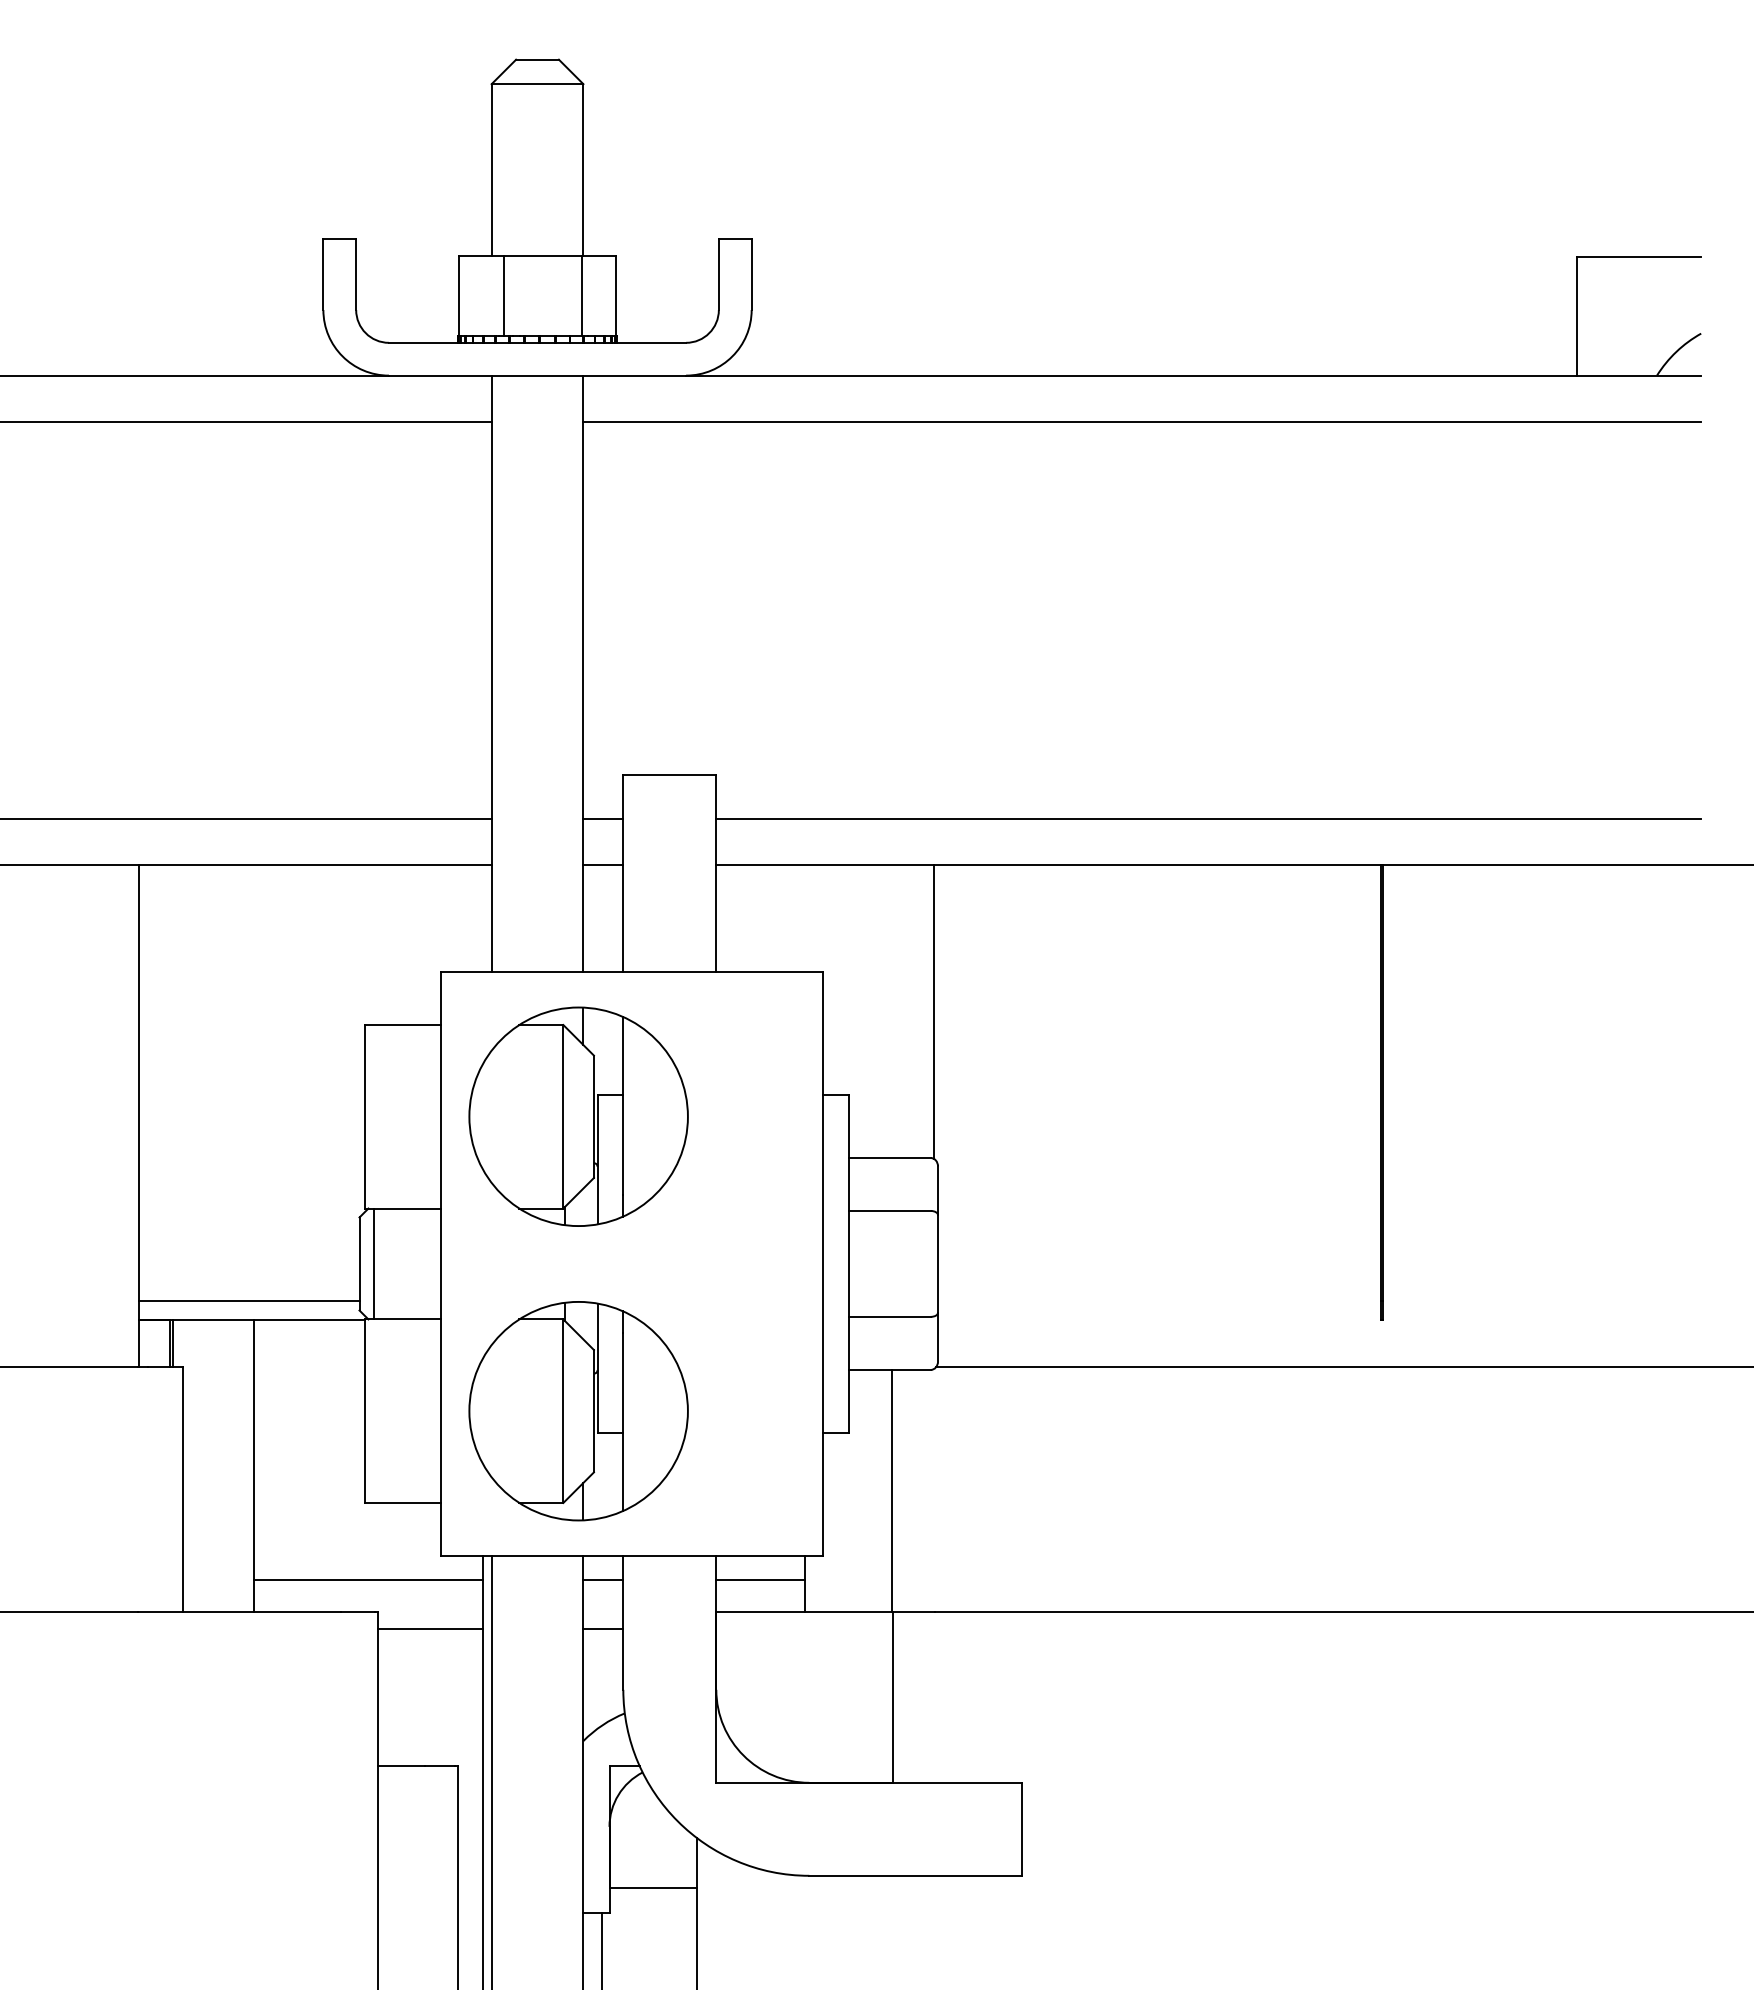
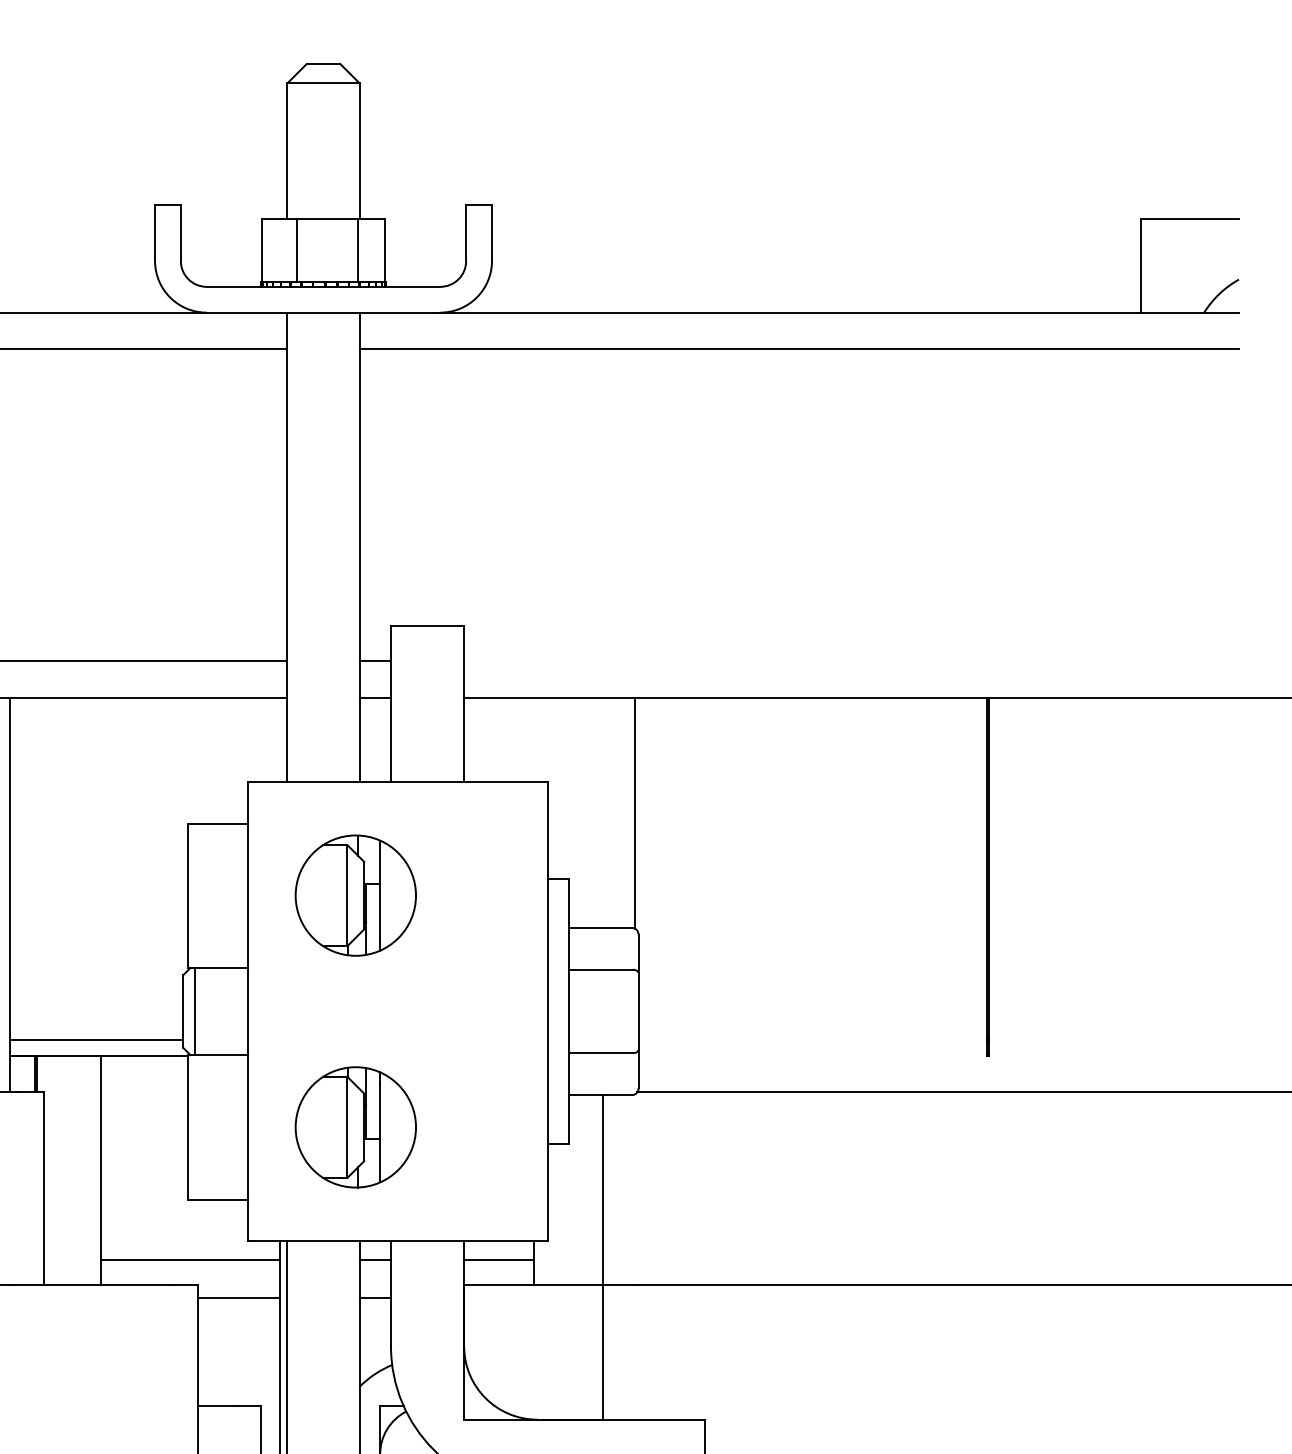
line: (1208, 818) -> (851, 661), removed
part: (578, 1116) -> (355, 895), size x0.7
part: (578, 1411) -> (355, 1127), size x0.7

